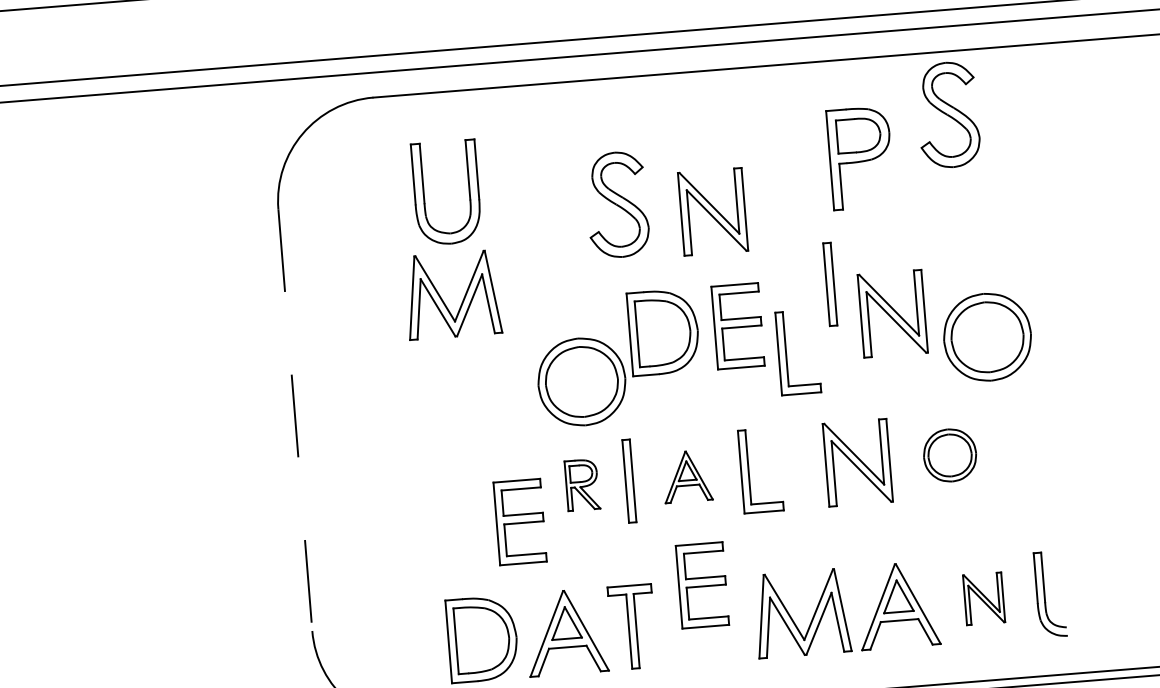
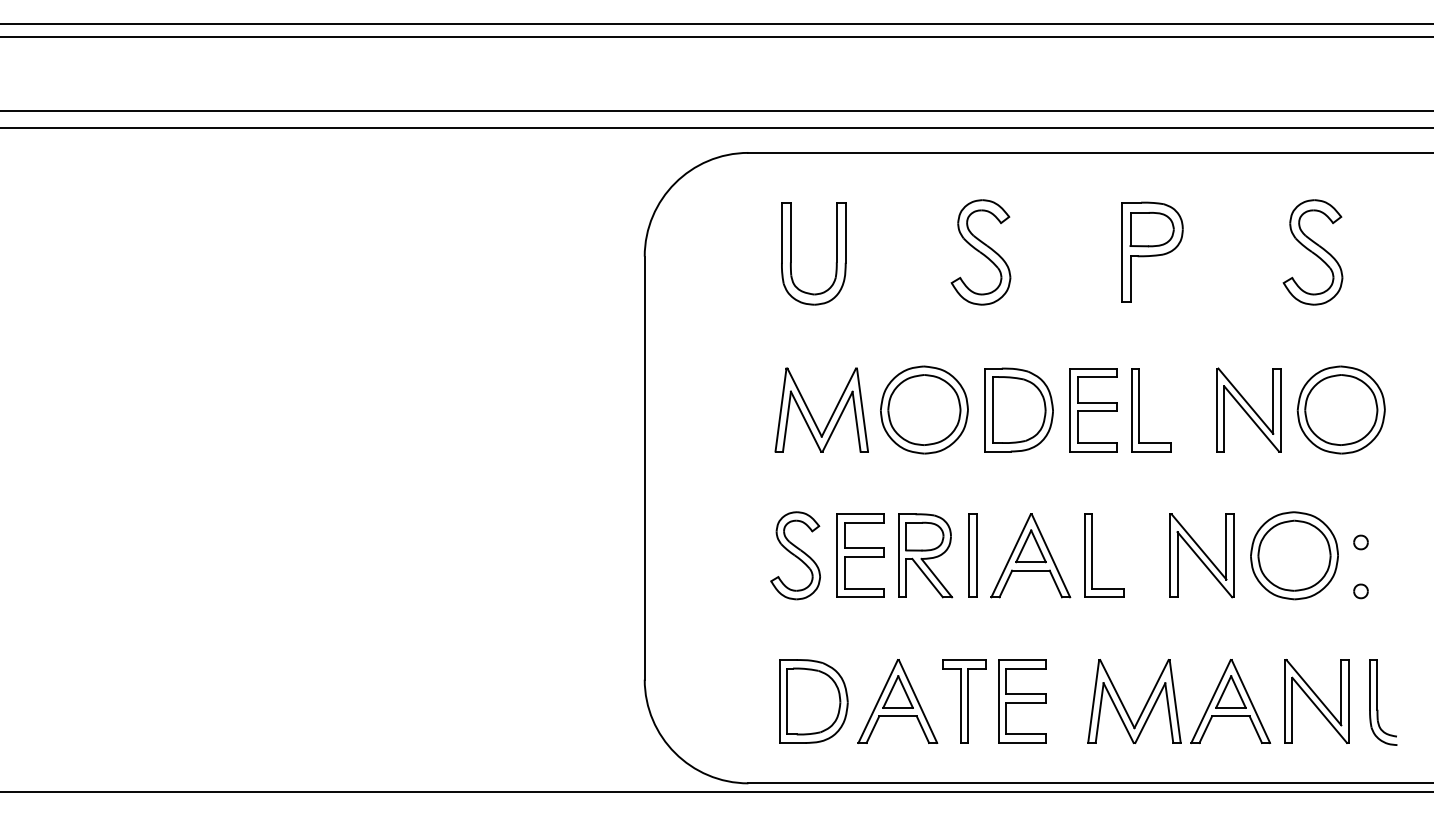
part: (947, 115) -> (1312, 252), moved
part: (860, 157) -> (1152, 251), moved
part: (616, 205) -> (980, 252), moved
part: (712, 211) -> (1077, 293), removed
part: (829, 284) -> (1188, 375), removed
part: (442, 299) -> (811, 413), moved
part: (986, 336) -> (1340, 409), moved
part: (786, 353) -> (1139, 410), moved
part: (581, 381) -> (924, 409), moved
line: (295, 420) -> (644, 468), dashed -> solid
part: (1014, 436) -> (1360, 542), added
part: (950, 455) -> (1294, 555), size x1.67
part: (686, 476) -> (1030, 555), size x1.67
part: (582, 484) -> (925, 555), size x1.67
part: (1018, 485) -> (1360, 591), added
part: (452, 495) -> (795, 555), added
part: (520, 521) -> (860, 555), moved
part: (702, 585) -> (1022, 701), moved
part: (983, 598) -> (1316, 701), size x1.67

